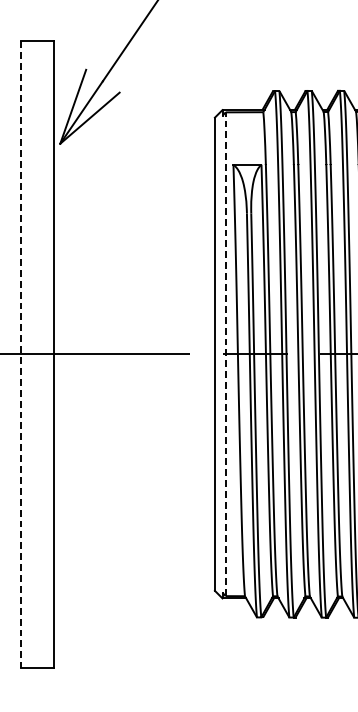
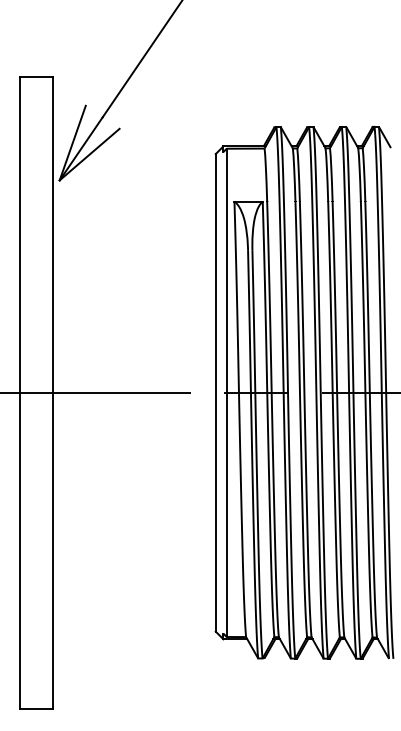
line: (225, 353) -> (226, 392), dashed -> solid
line: (21, 354) -> (20, 393), dashed -> solid

